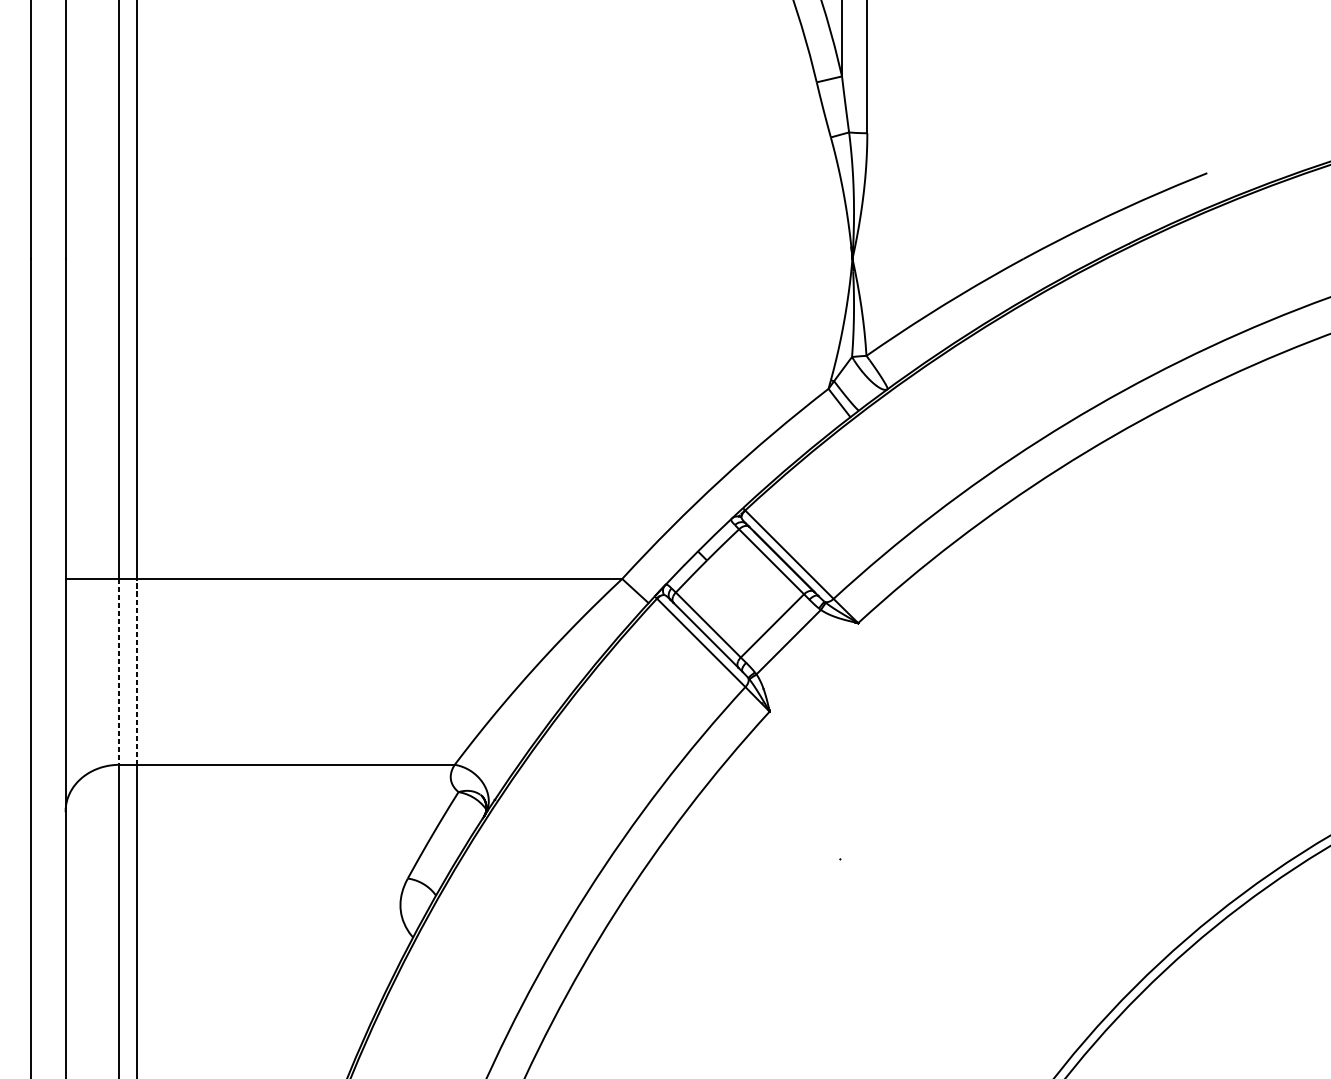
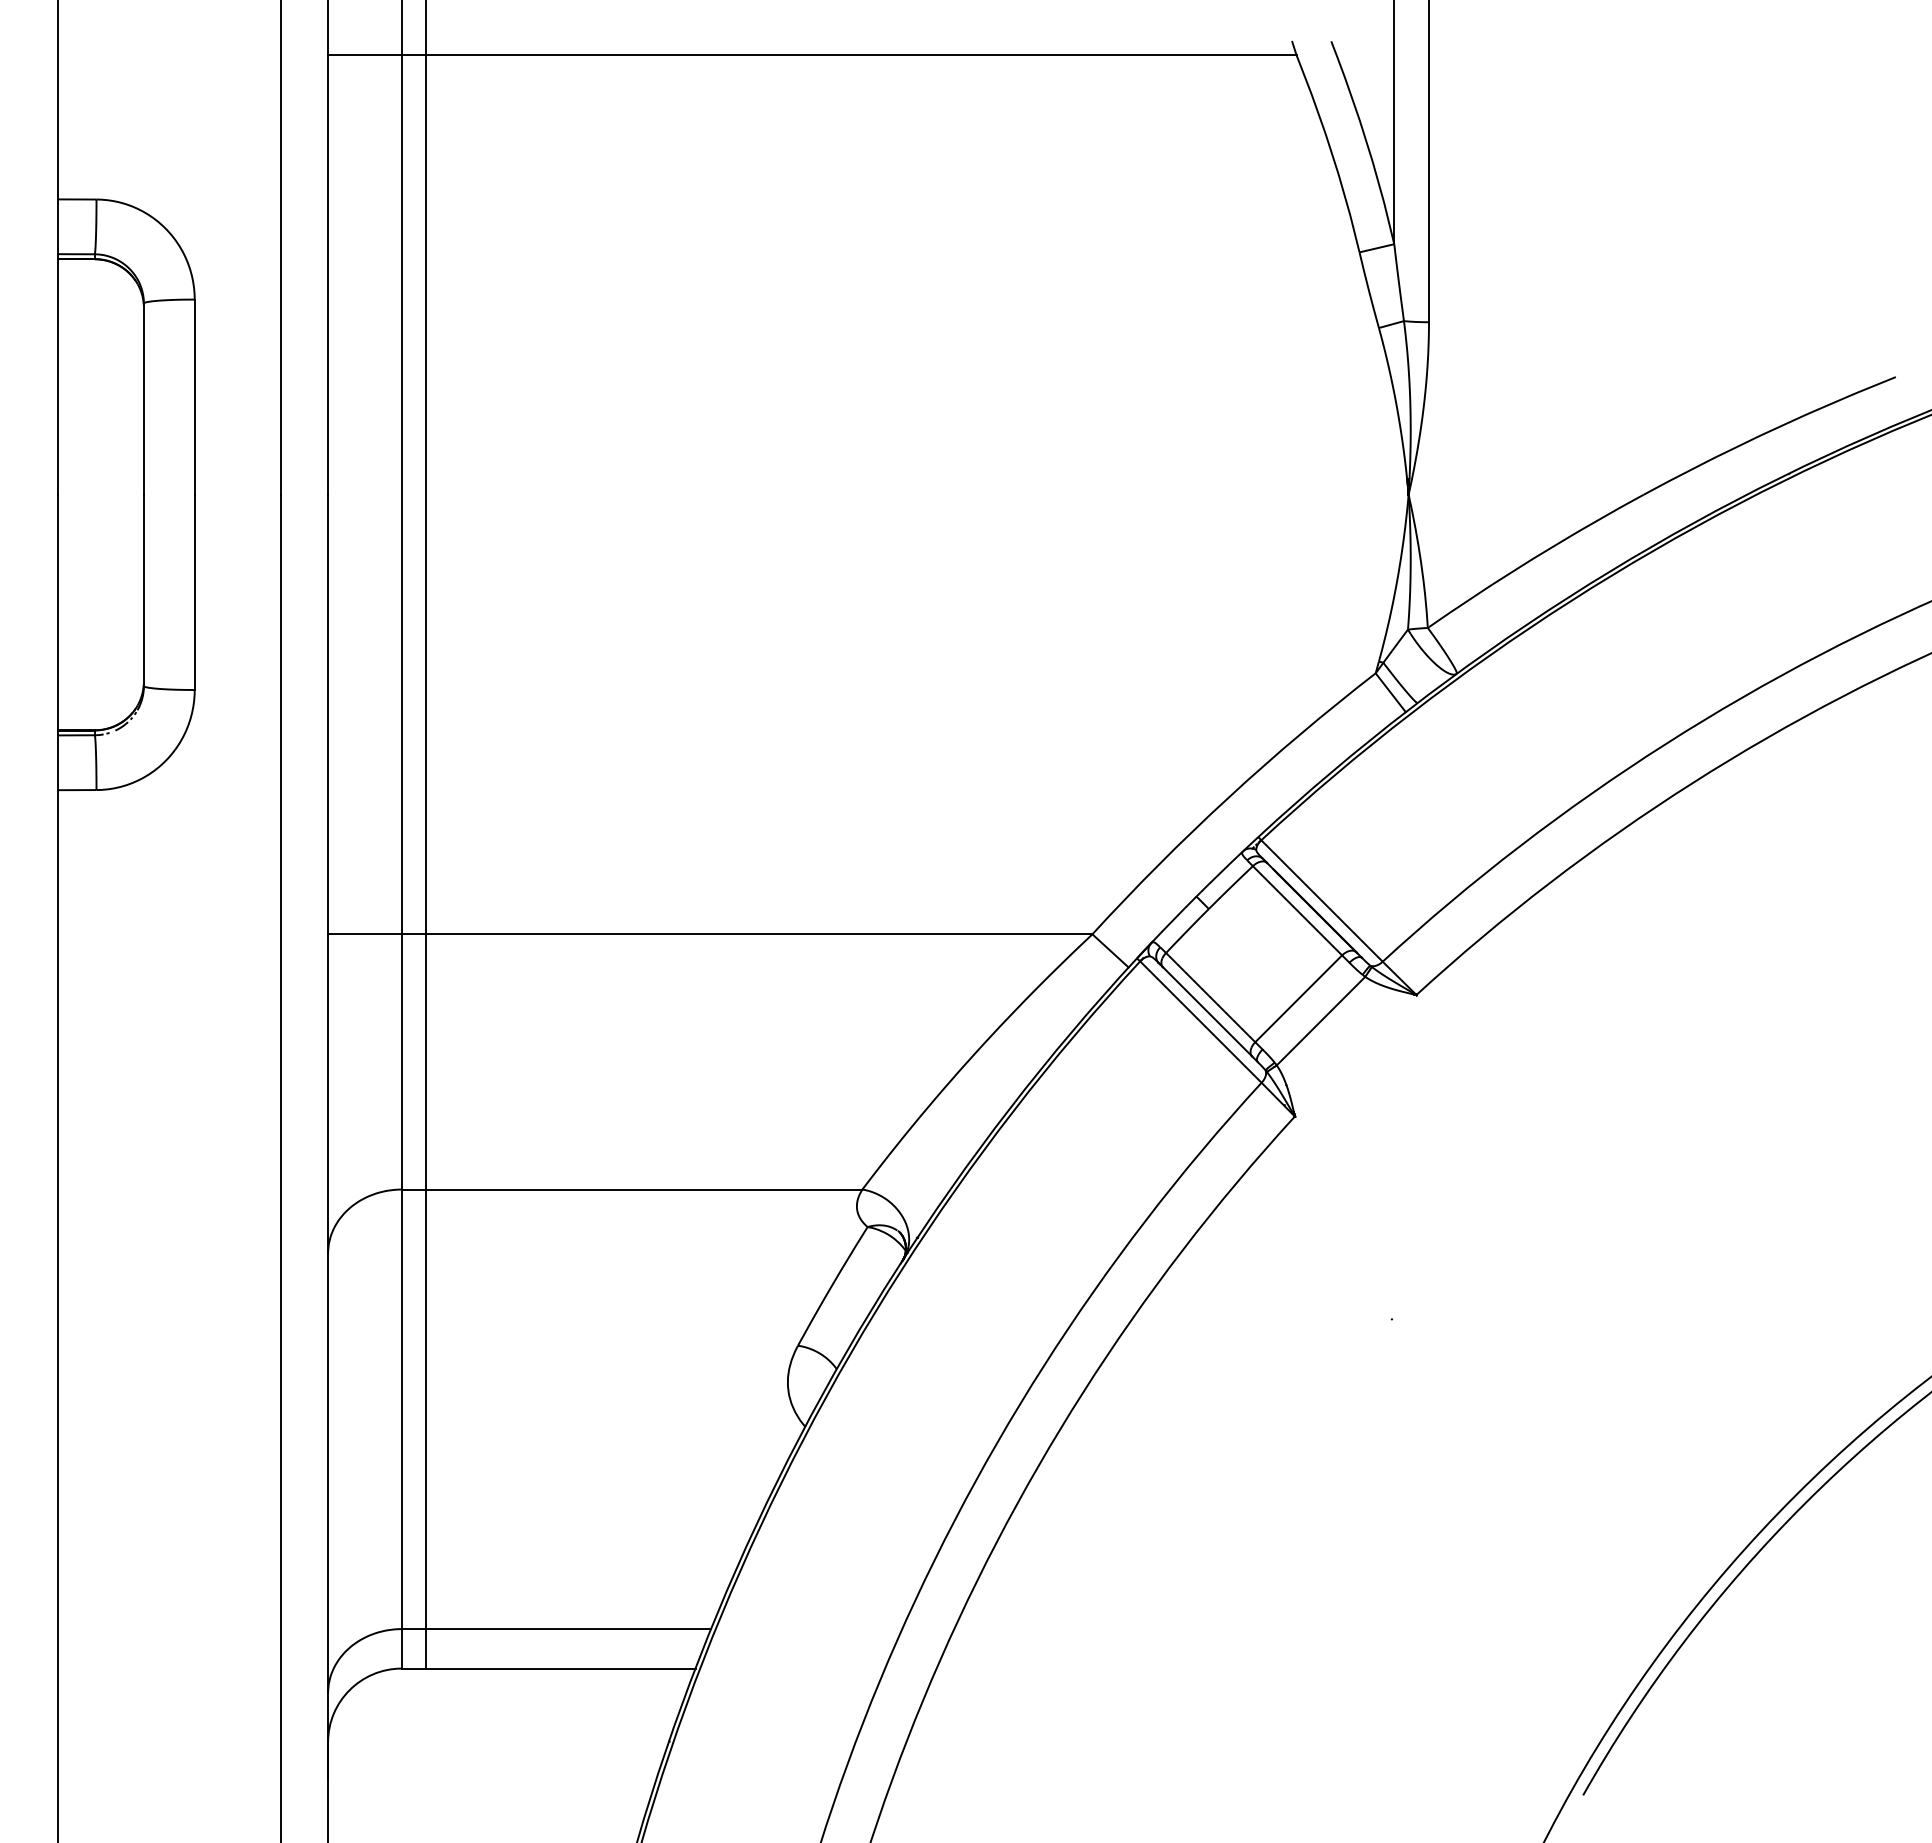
line: (119, 671) -> (401, 1061), dashed -> solid
line: (137, 671) -> (426, 1061), dashed -> solid

